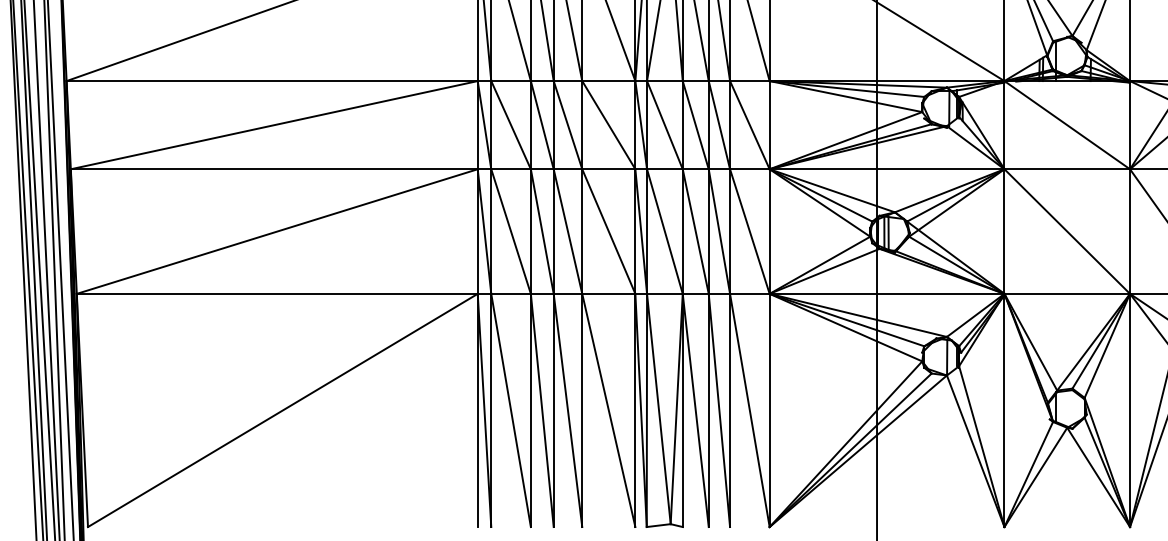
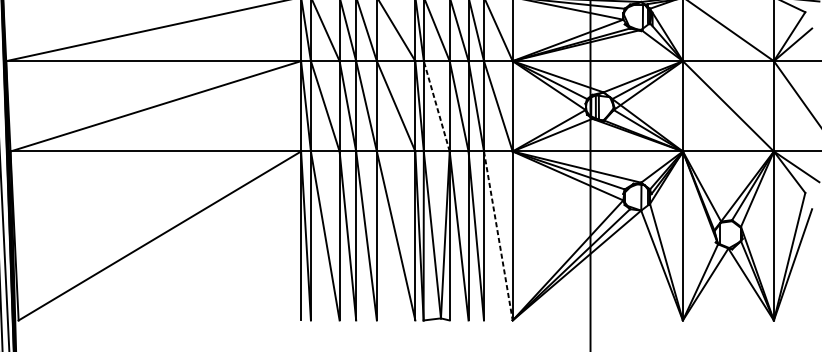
line: (664, 231) -> (436, 106), solid -> dashed
line: (749, 410) -> (498, 236), solid -> dashed

